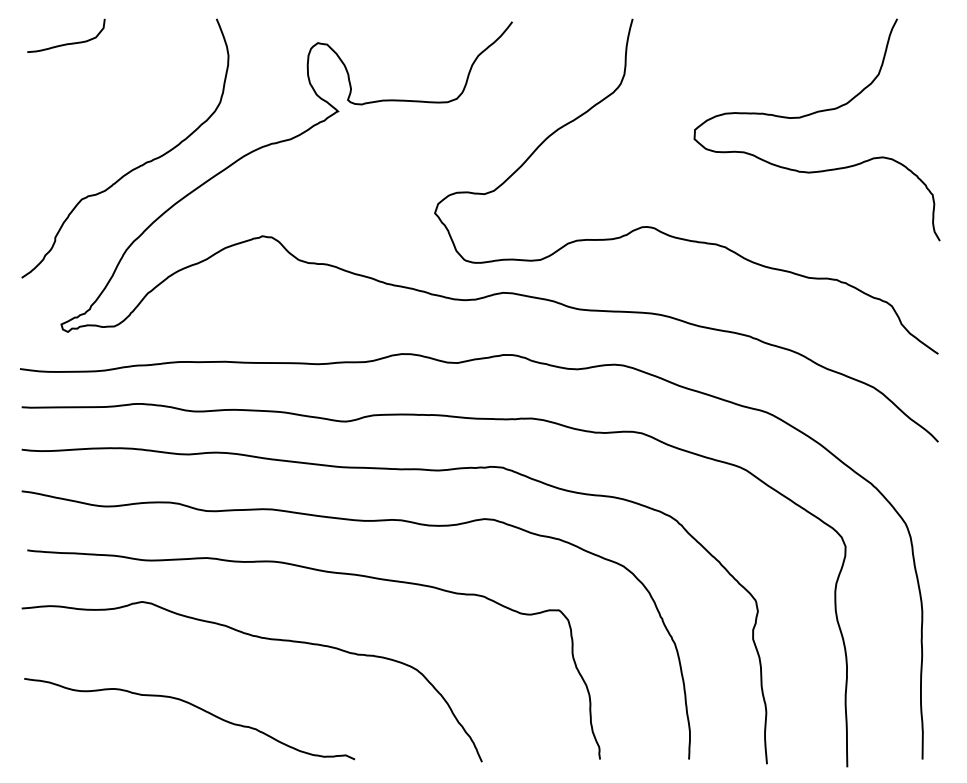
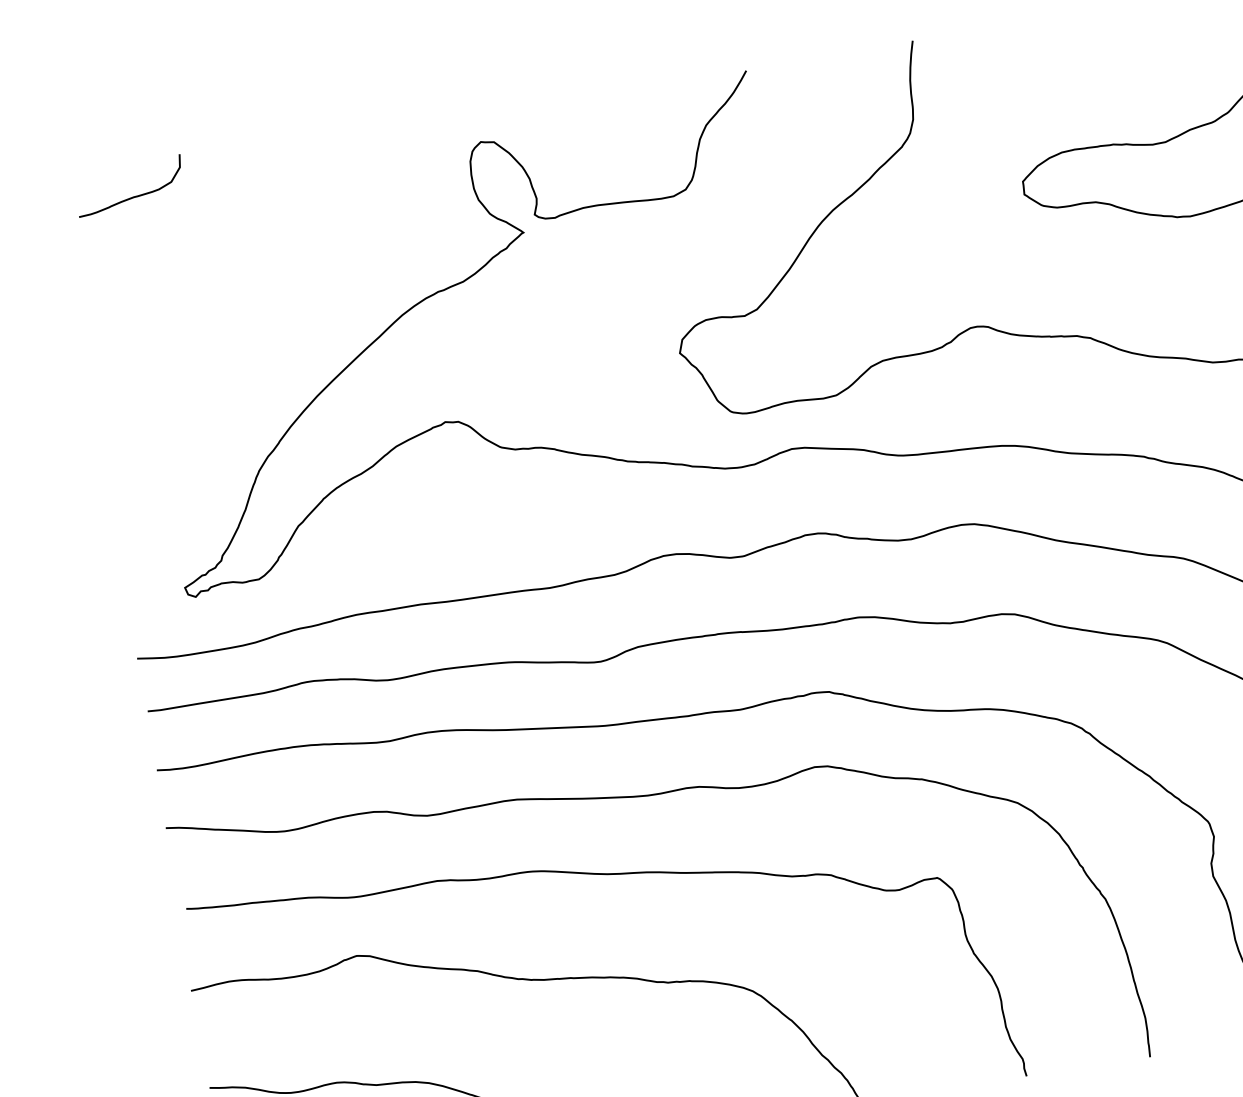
curve: (135, 167) -> (254, 354), removed

